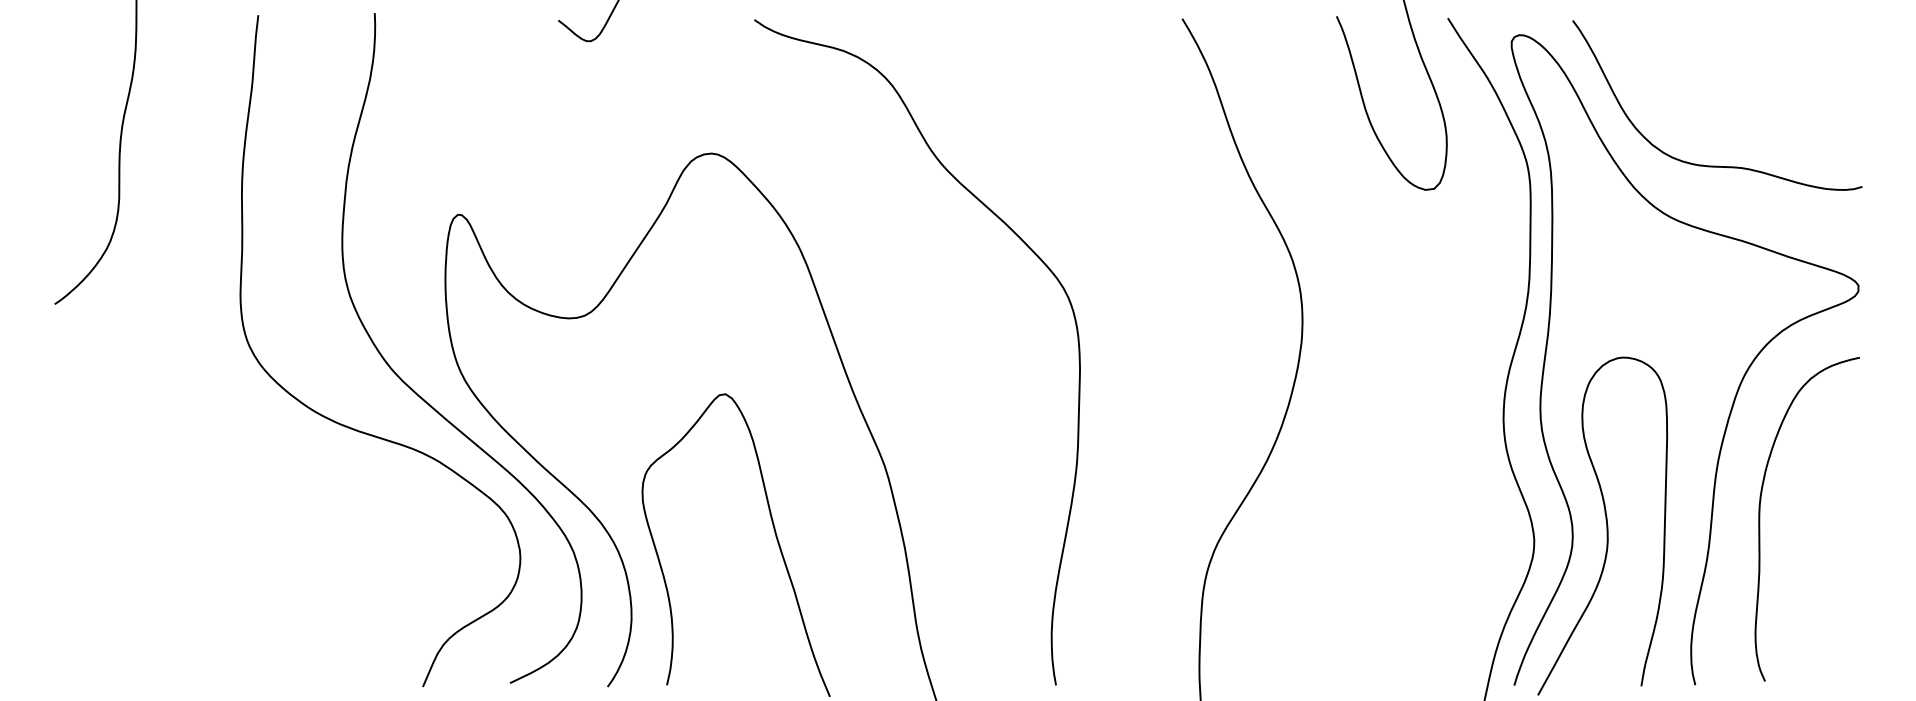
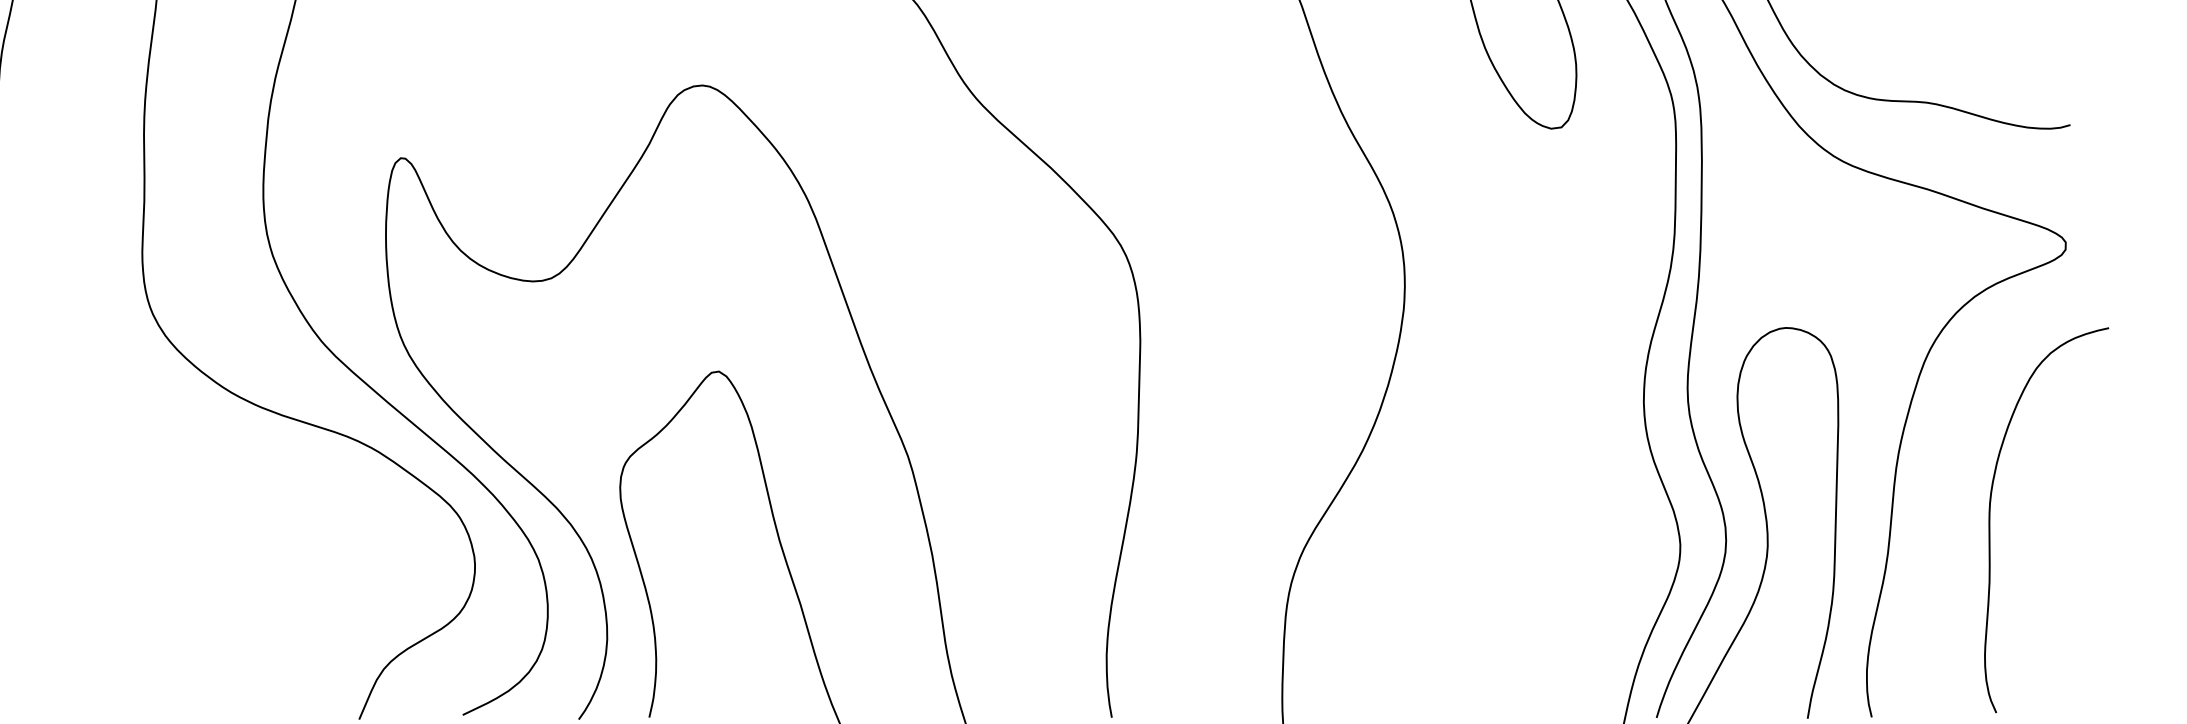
curve: (1760, 518) -> (1990, 519), moved

